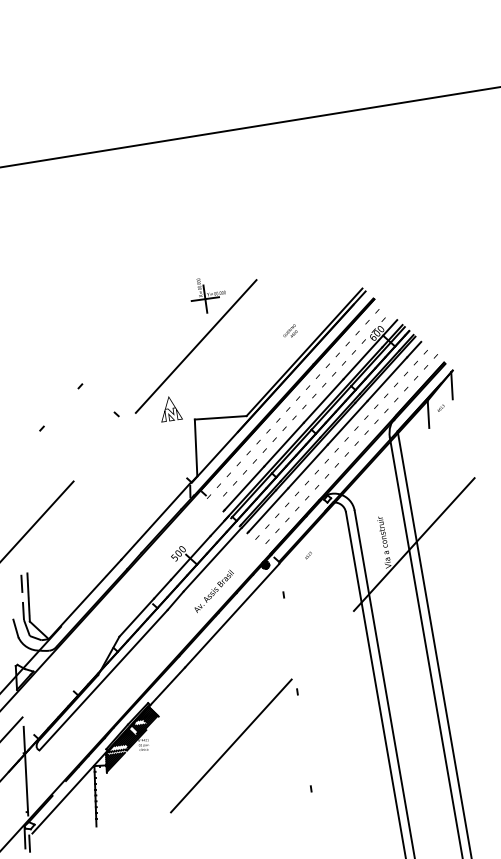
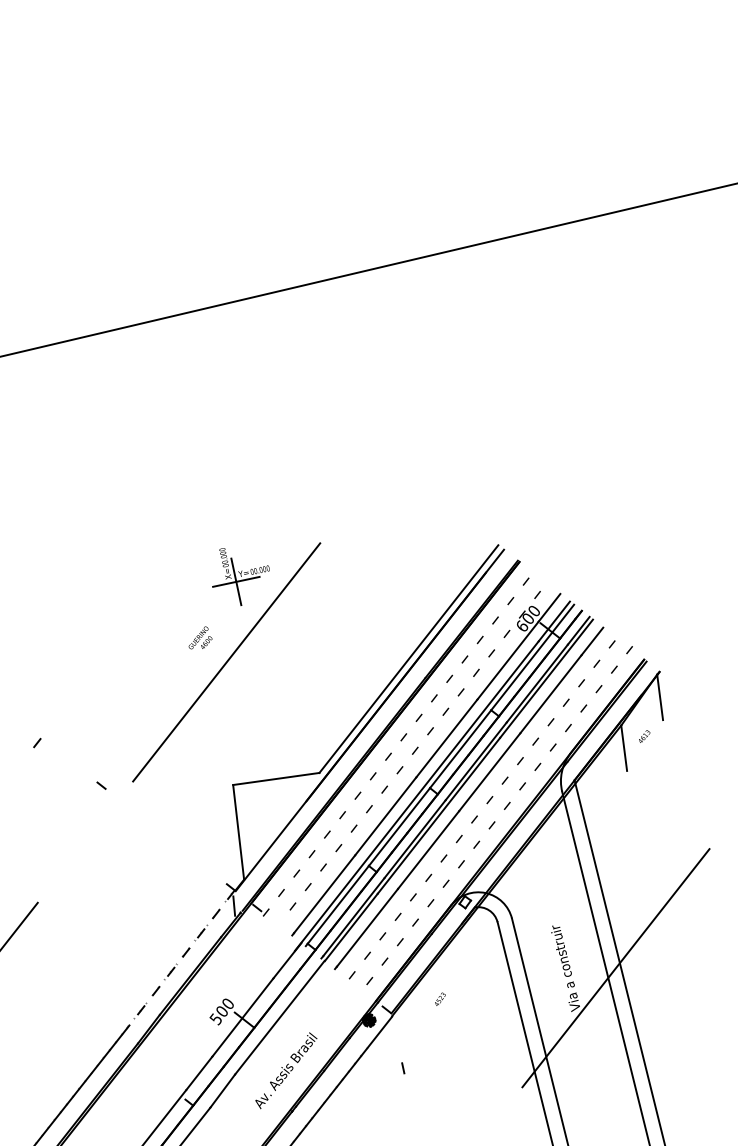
text: (290, 330) -> (200, 637), moved
part: (171, 409) -> (192, 770), removed
line: (156, 521) -> (181, 960), solid -> dashed

